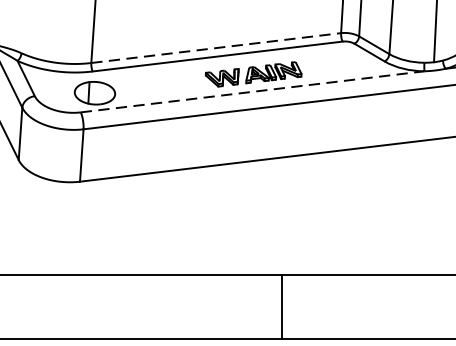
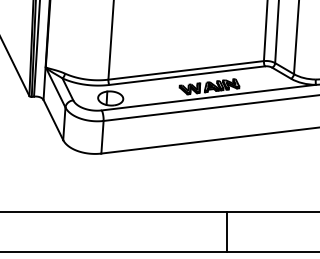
line: (216, 48) -> (186, 70), dashed -> solid
line: (252, 91) -> (208, 97), dashed -> solid

